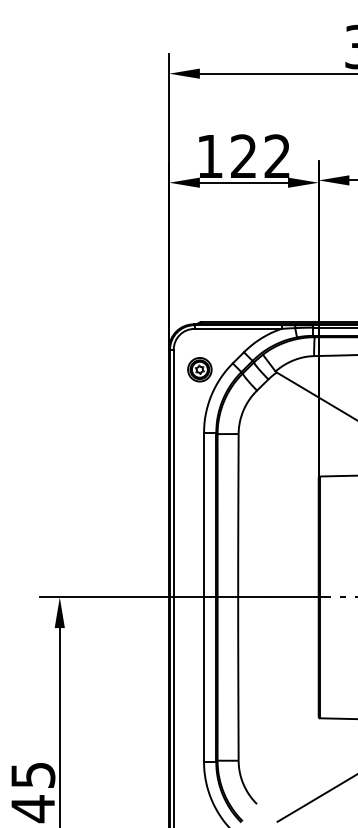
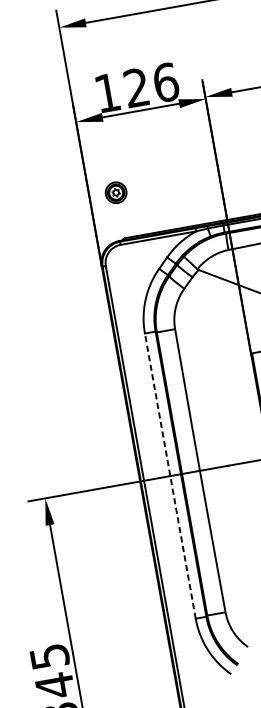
text: (277, 156) -> (165, 82), 122 -> 126
part: (199, 369) -> (115, 192), moved
line: (204, 597) -> (170, 476), solid -> dashed

